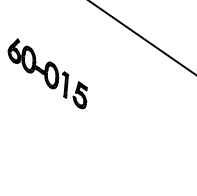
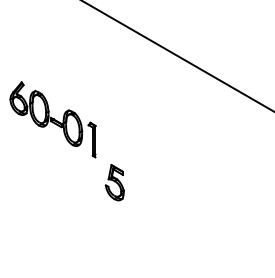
part: (80, 95) -> (114, 182), moved

